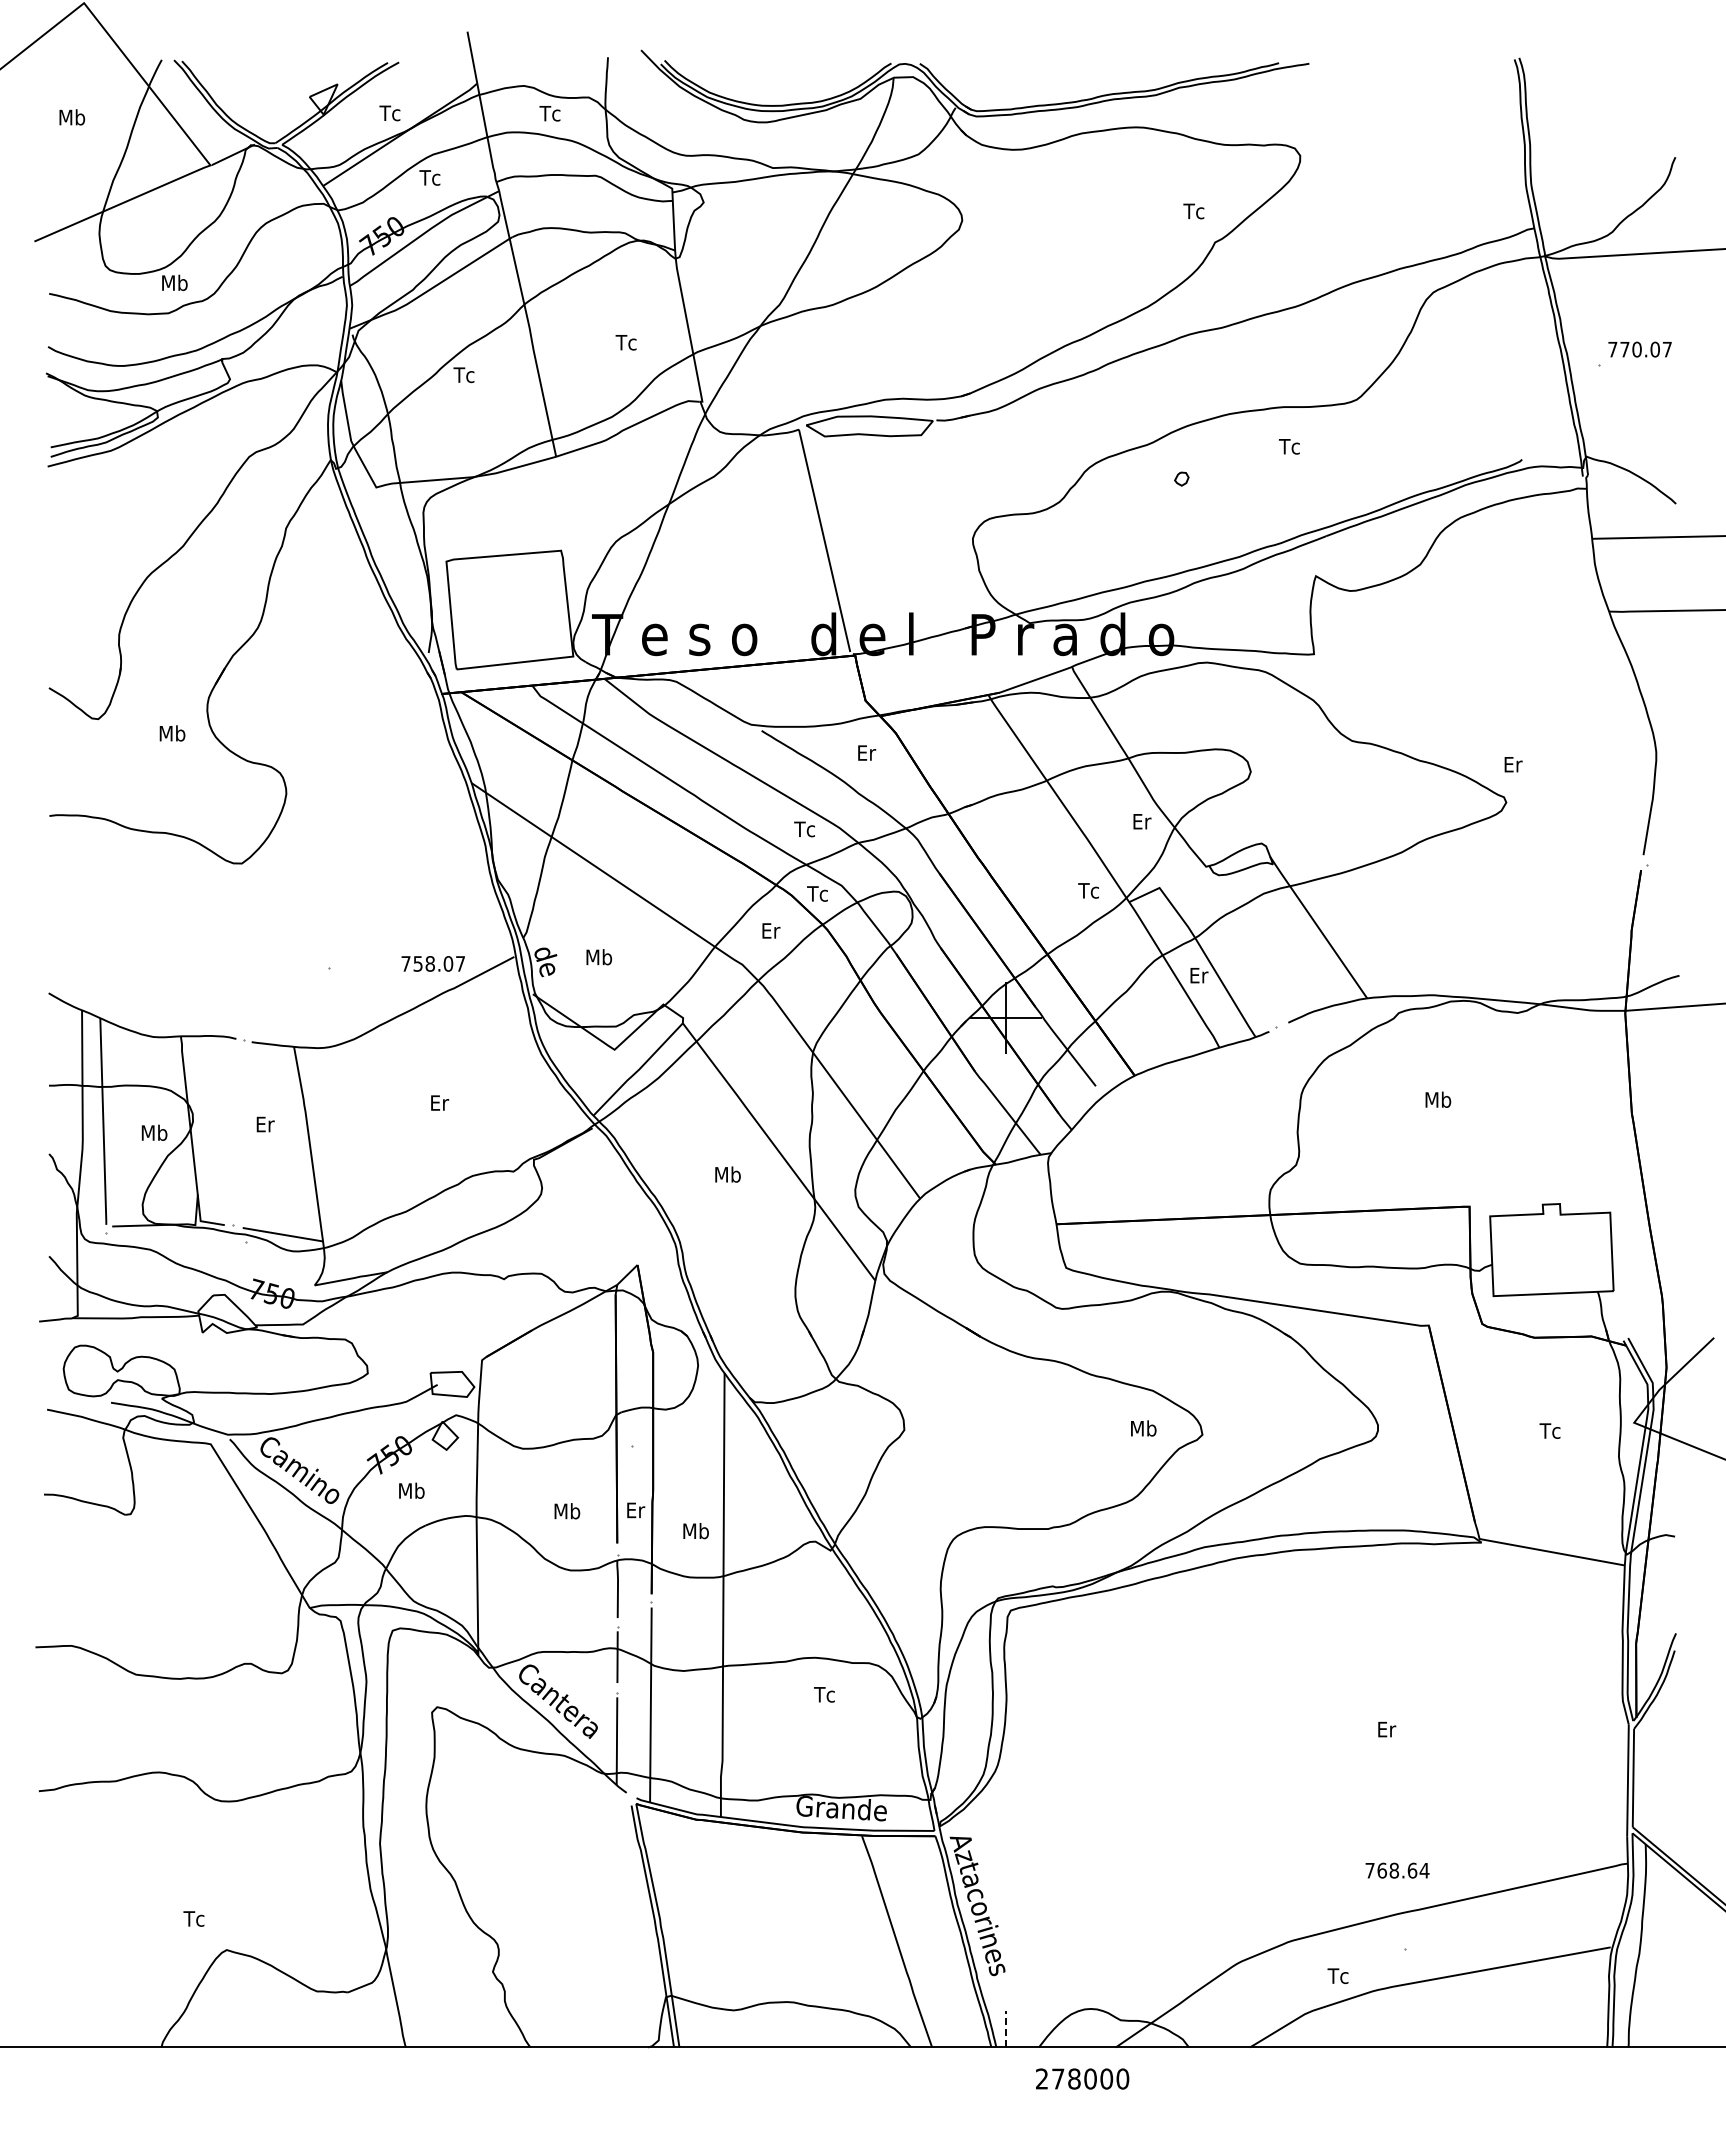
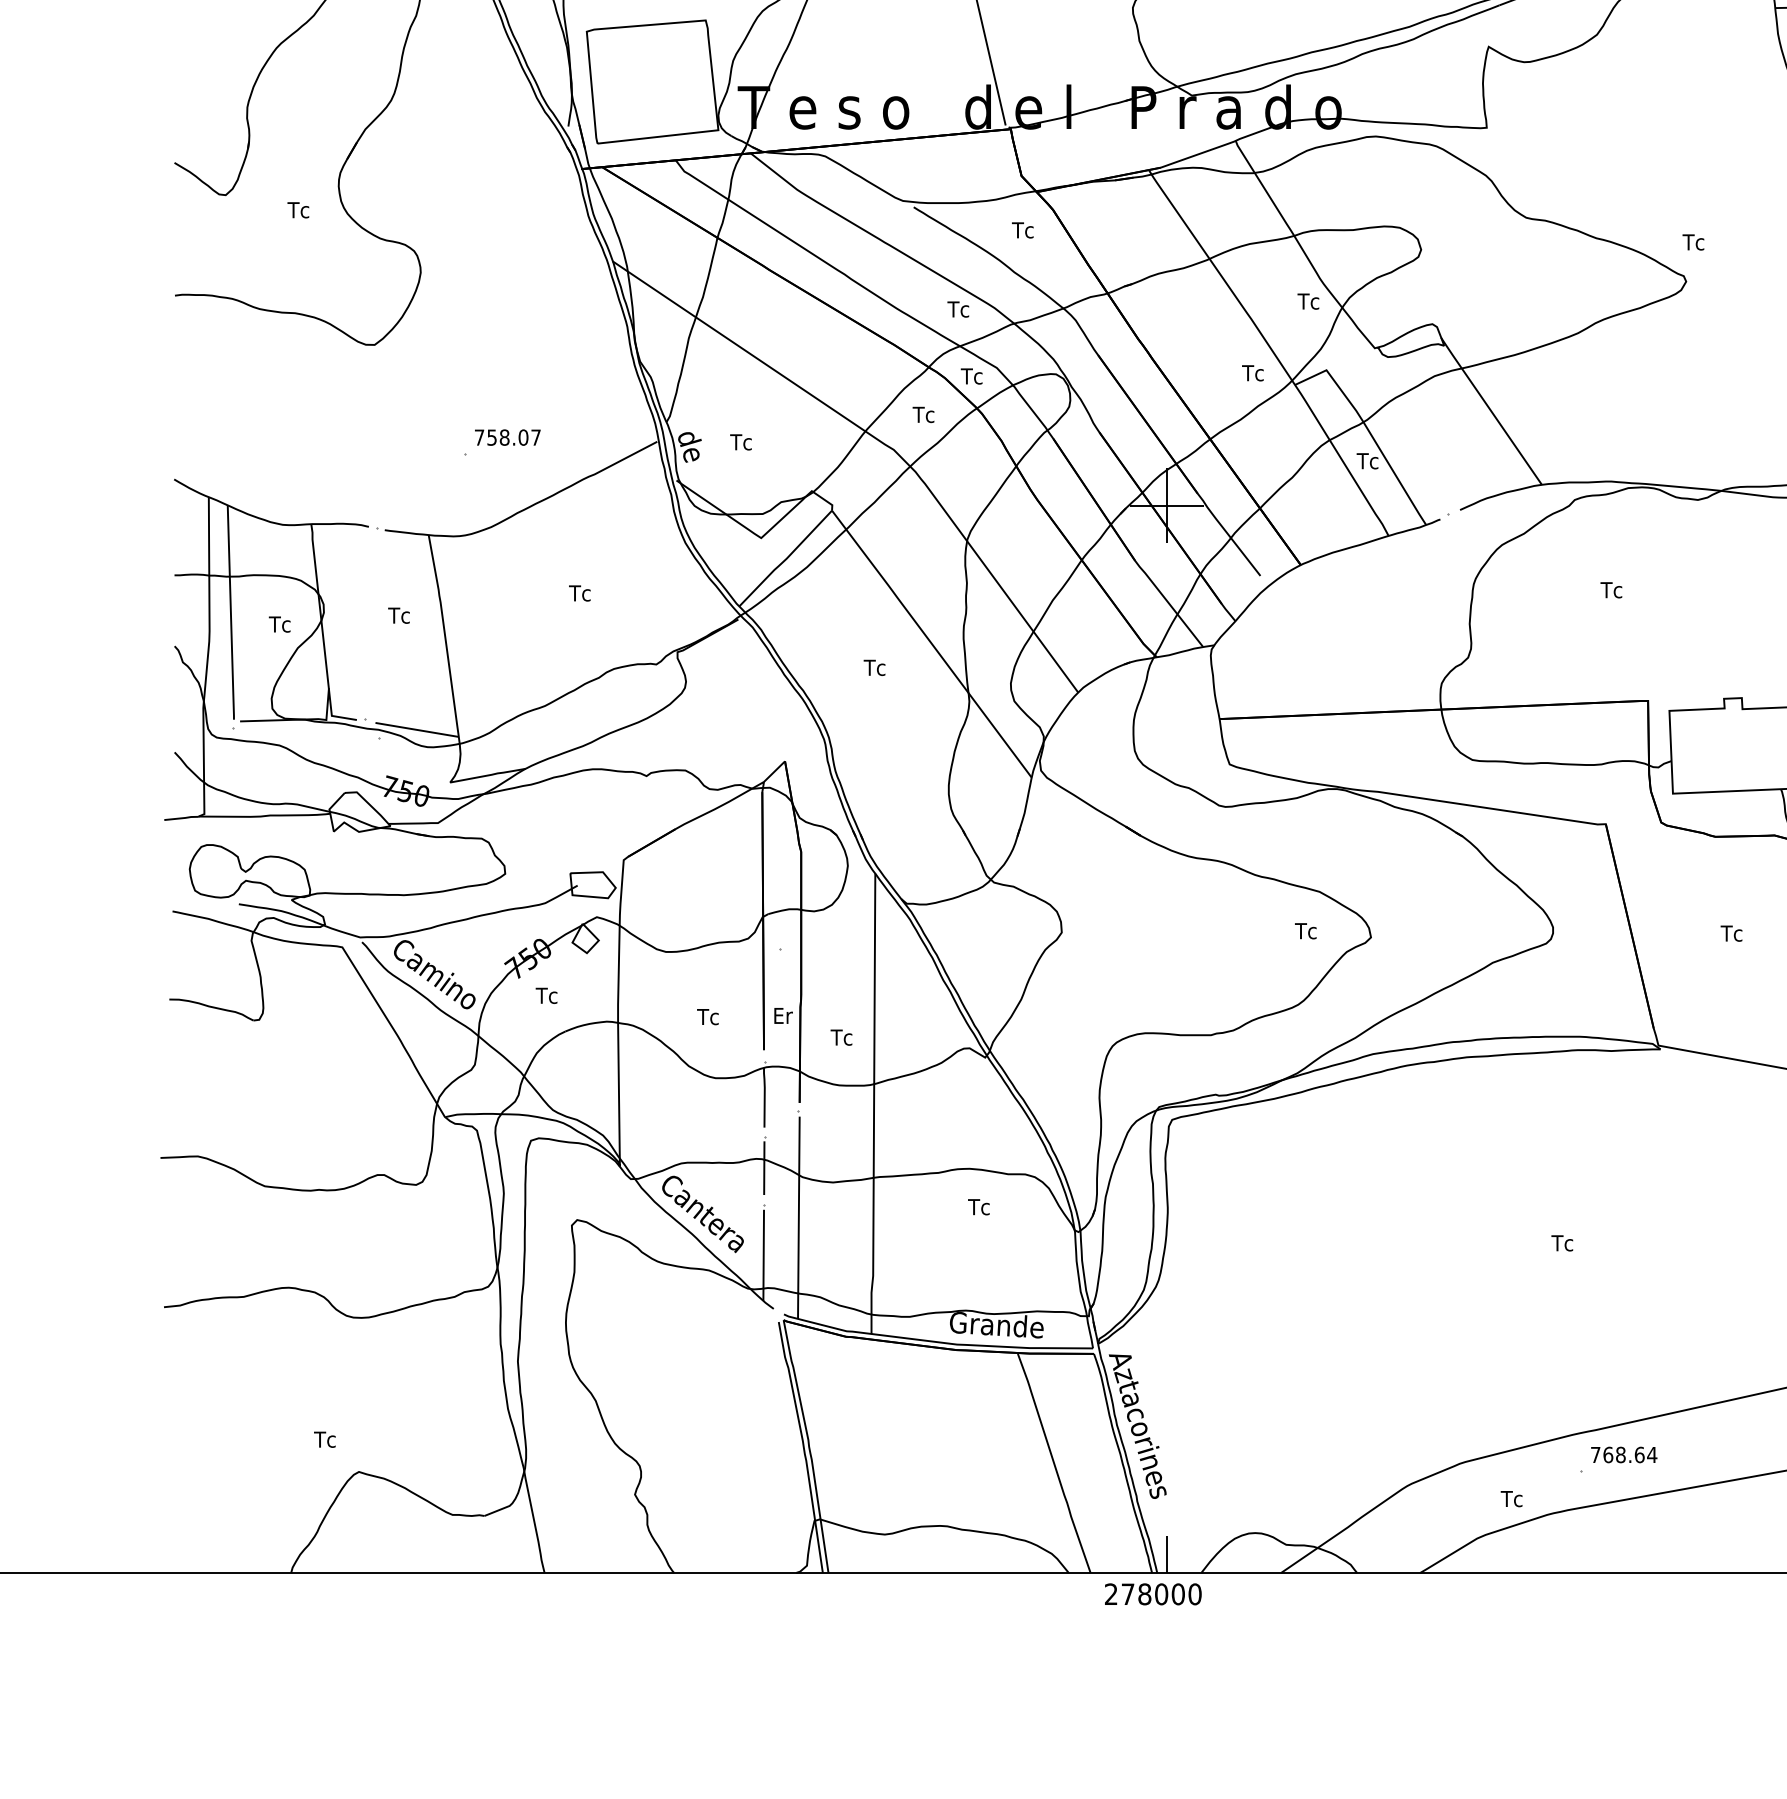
text: (171, 733) -> (301, 210), Mb -> Tc
text: (866, 752) -> (1022, 229), Er -> Tc
text: (1512, 764) -> (1692, 242), Er -> Tc
text: (1141, 821) -> (1307, 301), Er -> Tc
text: (770, 930) -> (922, 414), Er -> Tc
text: (598, 957) -> (744, 442), Mb -> Tc
text: (432, 963) -> (506, 437), moved
text: (1198, 975) -> (1366, 461), Er -> Tc
text: (1437, 1099) -> (1614, 589), Mb -> Tc
text: (439, 1102) -> (579, 592), Er -> Tc
text: (264, 1124) -> (398, 615), Er -> Tc
text: (153, 1132) -> (282, 623), Mb -> Tc
text: (726, 1174) -> (877, 667), Mb -> Tc
text: (1142, 1428) -> (1308, 930), Mb -> Tc
text: (410, 1490) -> (549, 995), Mb -> Tc
text: (566, 1511) -> (711, 1017), Mb -> Tc
text: (694, 1531) -> (844, 1037), Mb -> Tc
text: (1386, 1729) -> (1561, 1243), Er -> Tc
text: (1397, 1870) -> (1624, 1454), moved
line: (1005, 2028) -> (1166, 1553), dashed -> solid
text: (1082, 2078) -> (1153, 1593), moved

